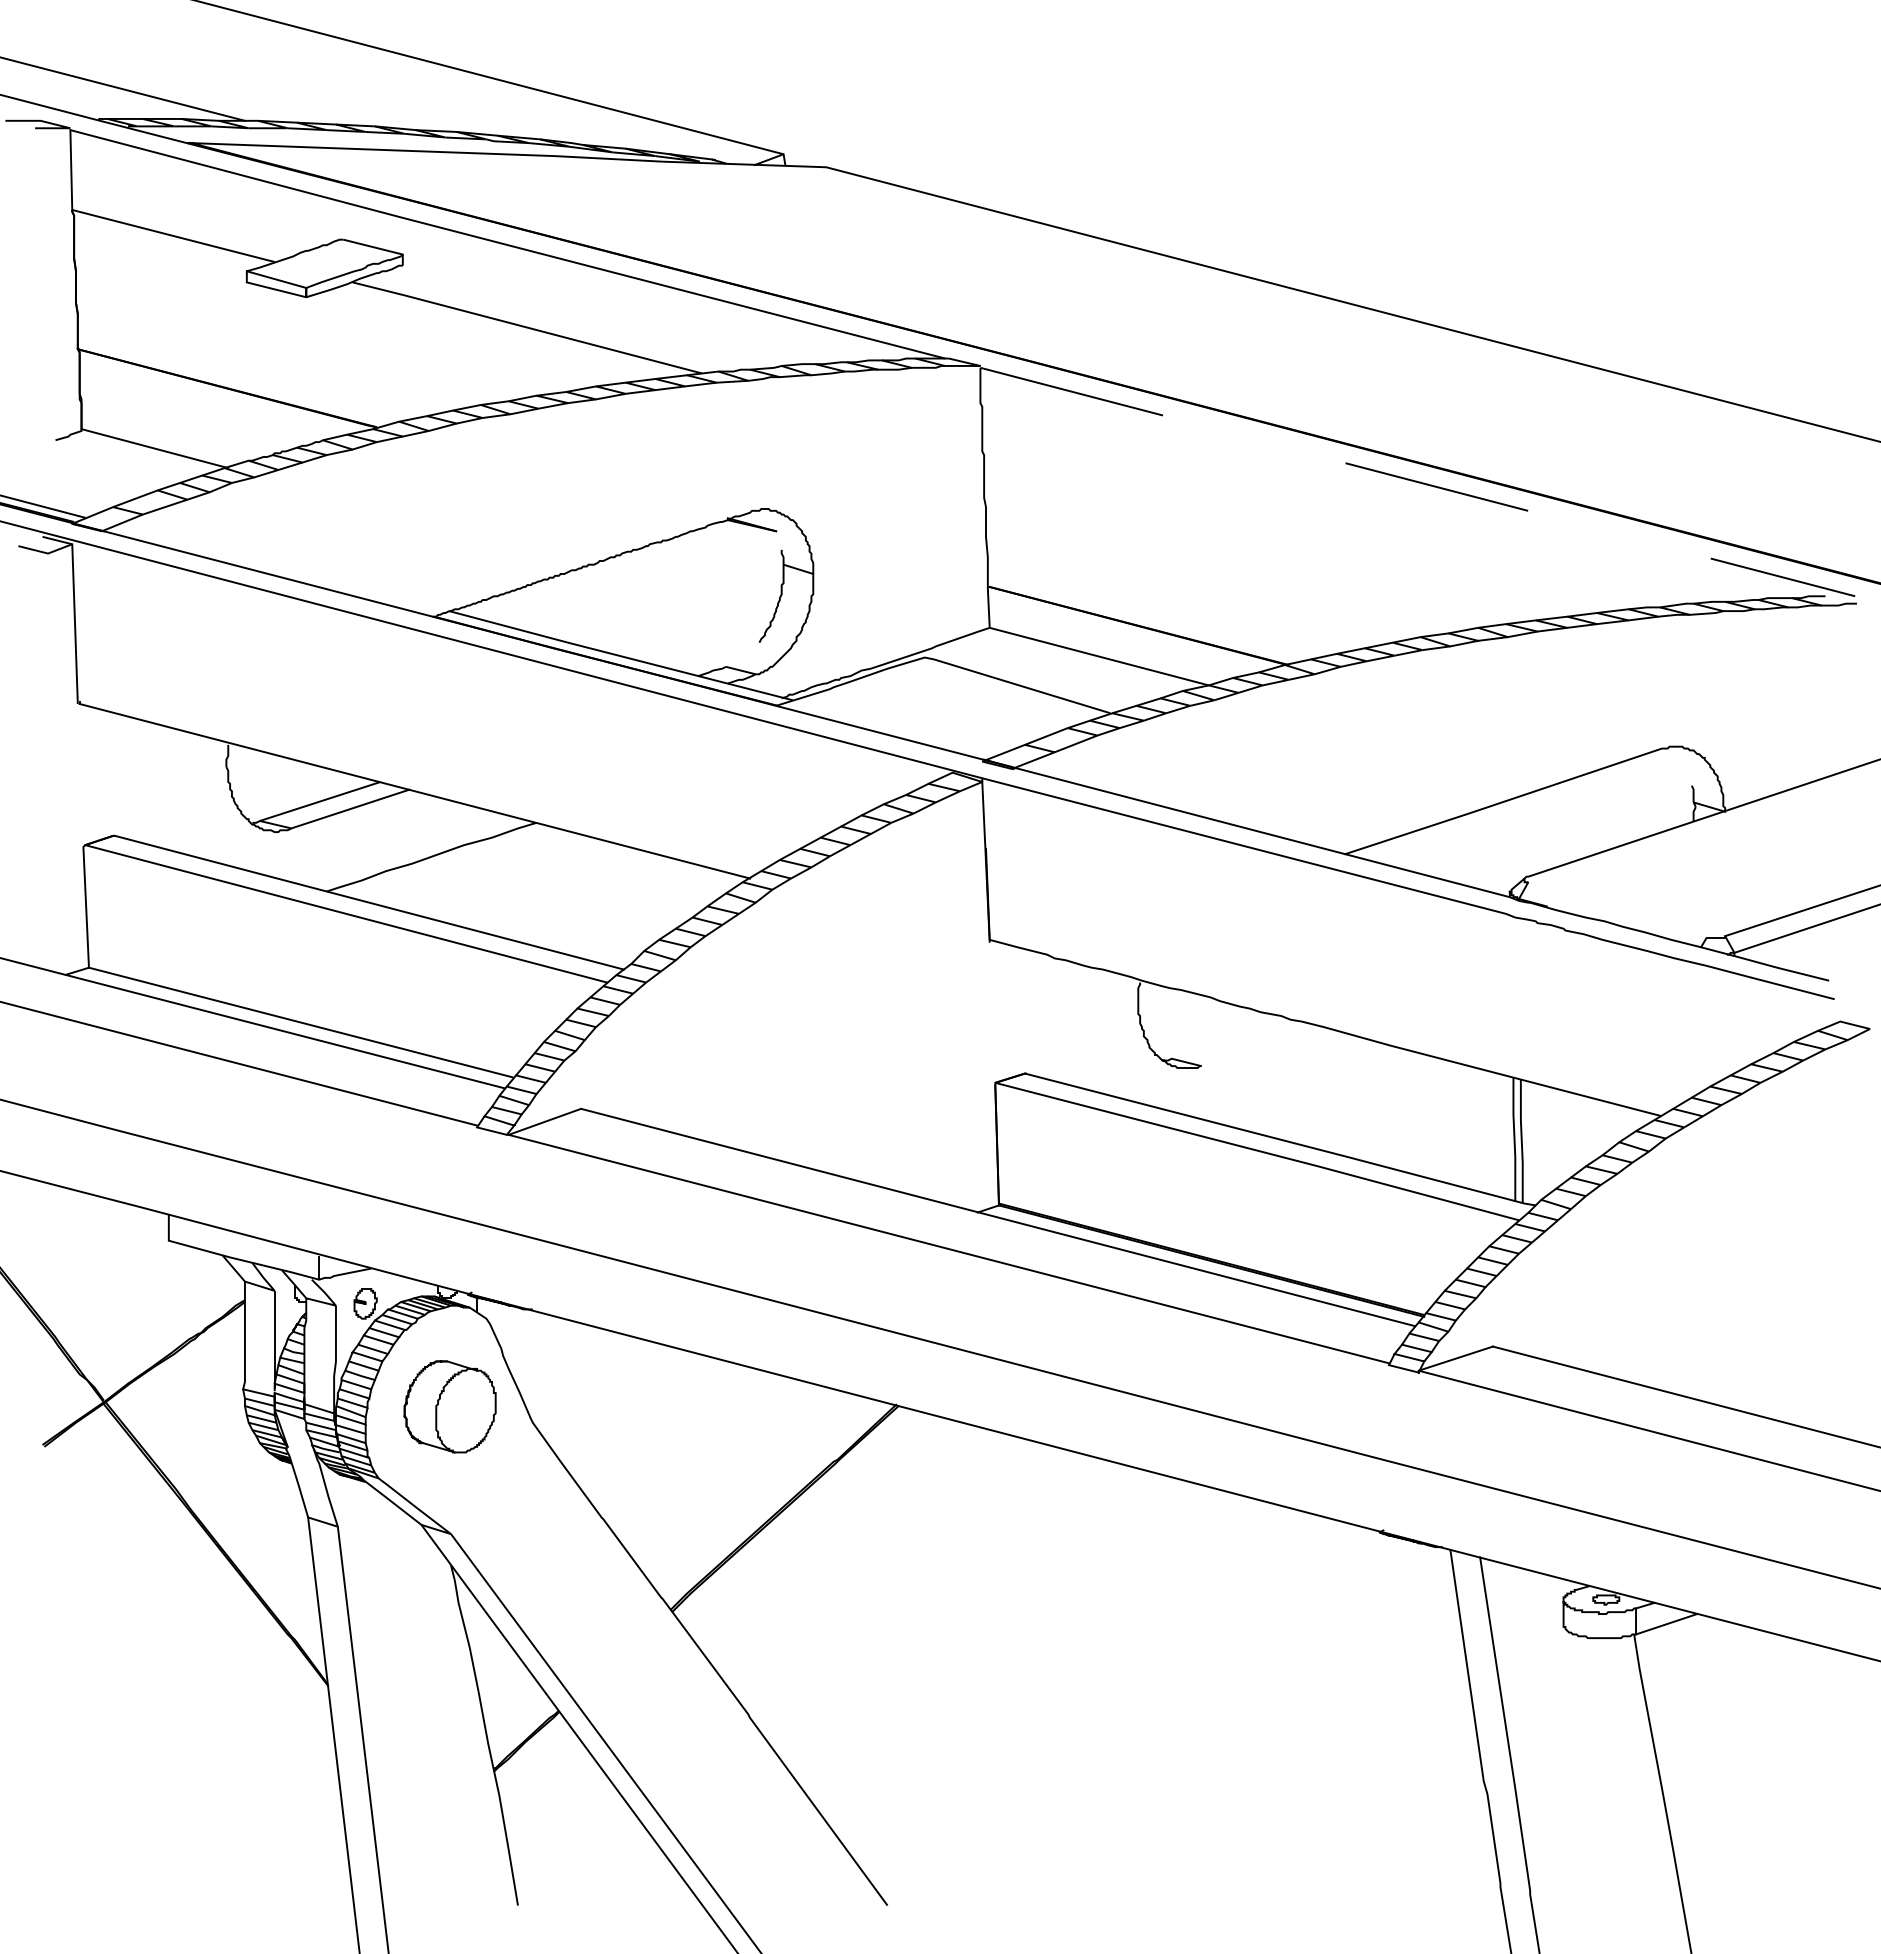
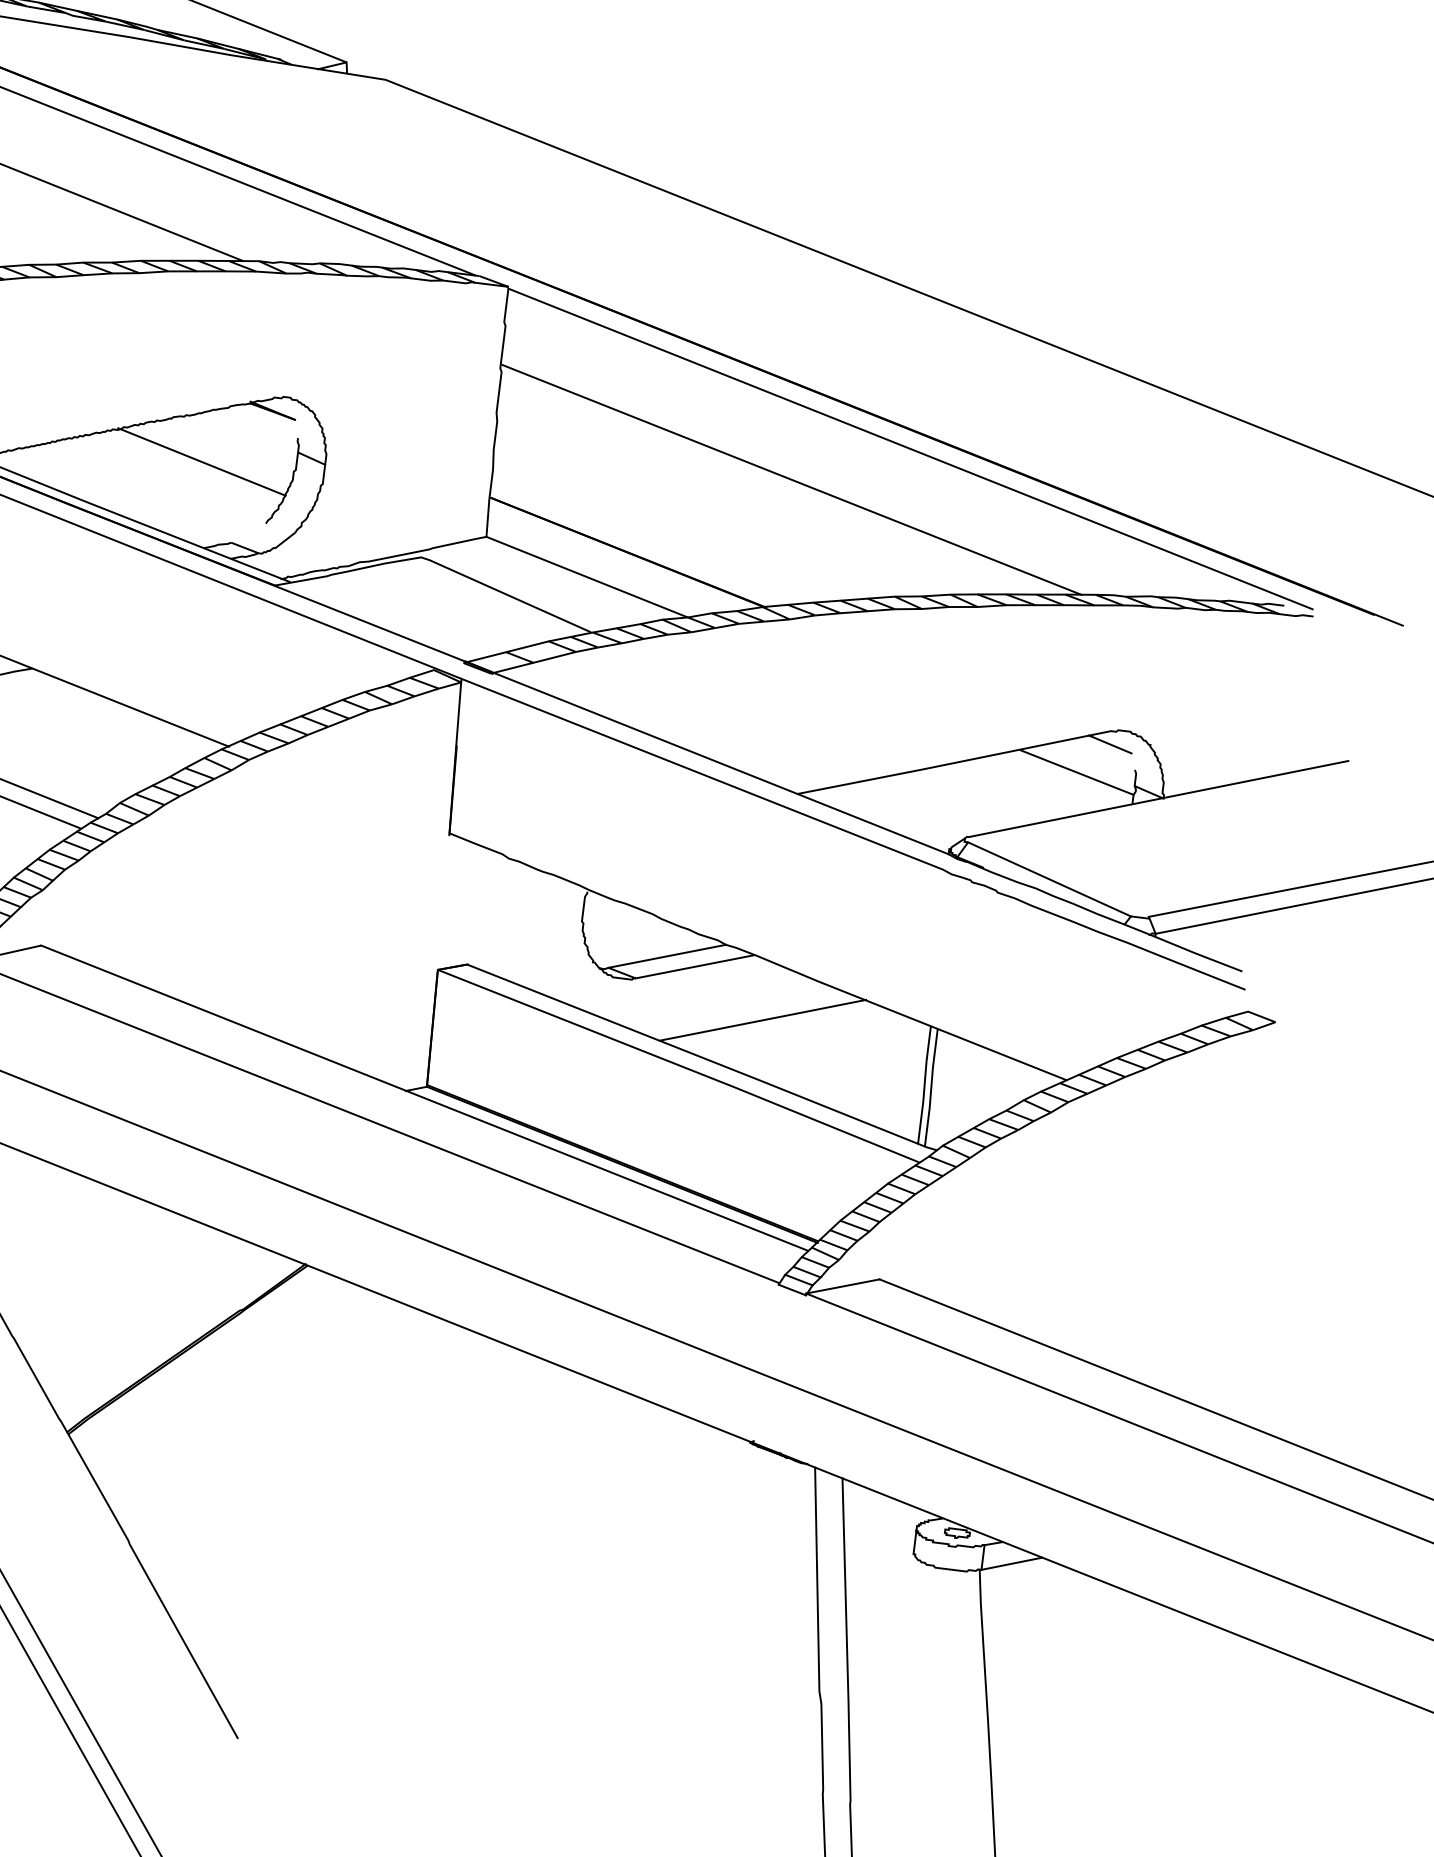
line: (1418, 482) -> (911, 449), dashed -> solid
line: (1298, 529) -> (791, 479), added
line: (685, 586) -> (202, 461), added
line: (1662, 761) -> (1109, 743), added
line: (1632, 795) -> (1077, 772), added
line: (1617, 909) -> (1049, 878), added
line: (1230, 1038) -> (666, 955), added
line: (1260, 1046) -> (694, 966), added
line: (1338, 1092) -> (762, 1019), added

